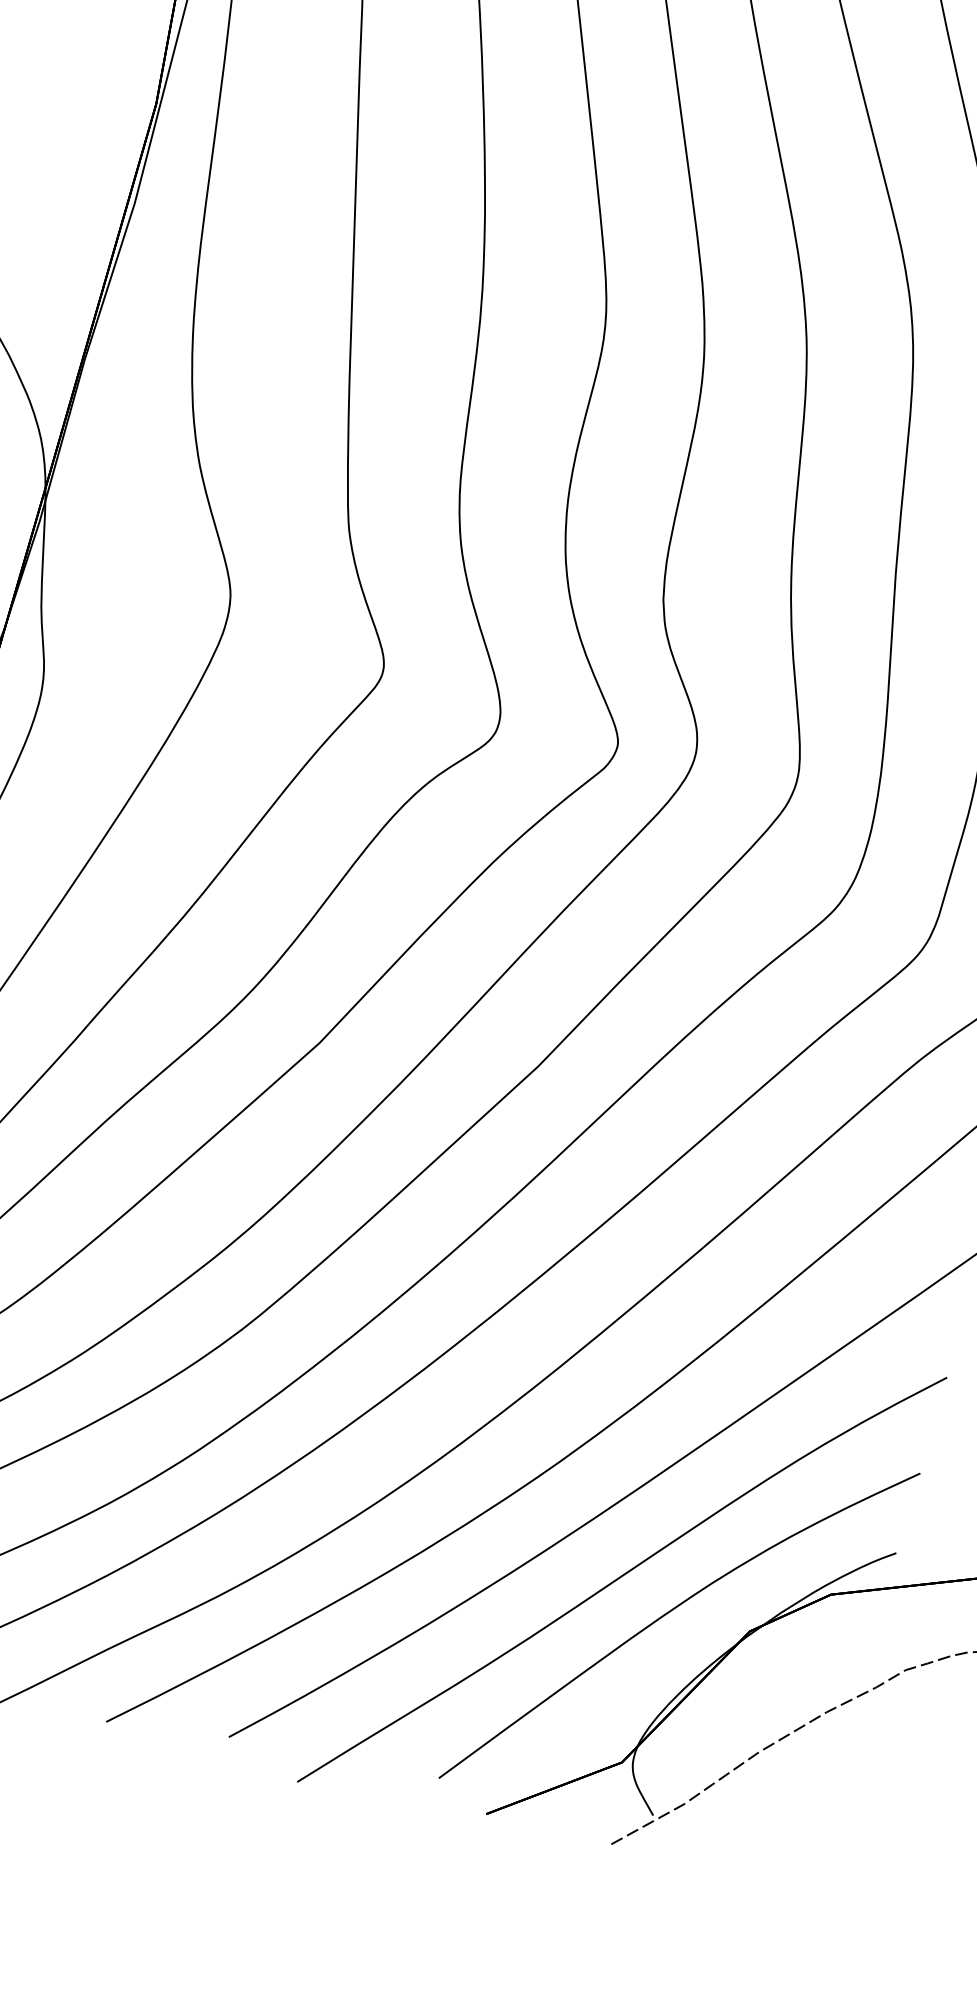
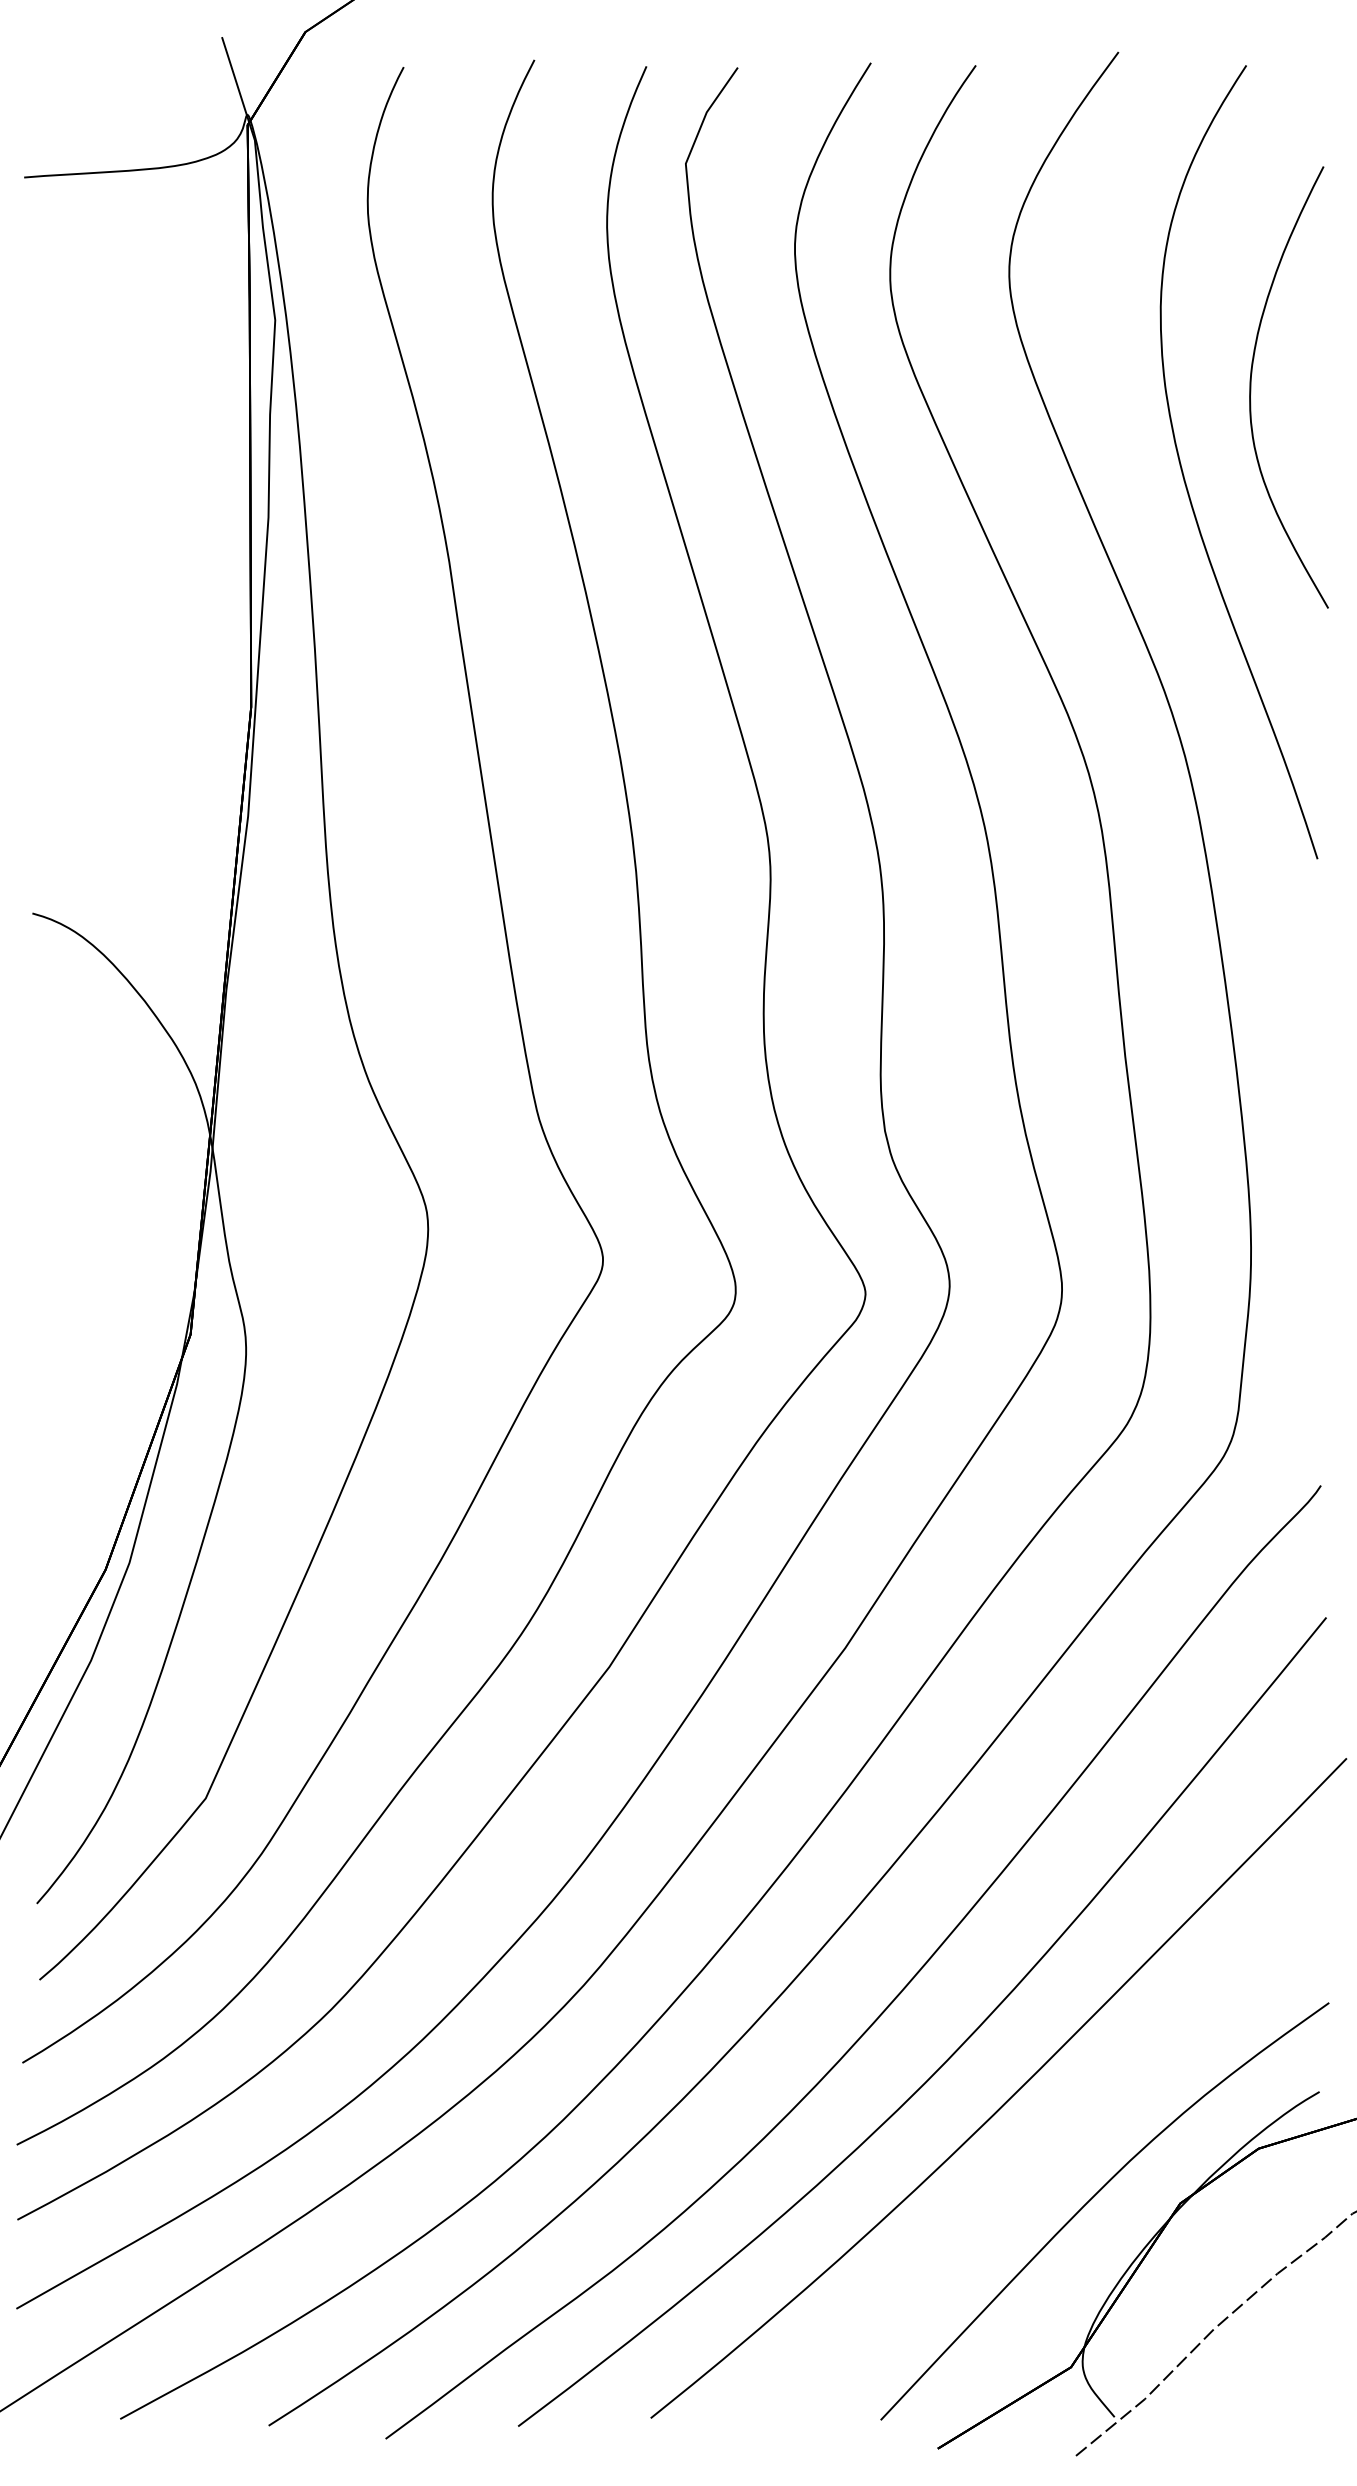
curve: (620, 1577) -> (1033, 2172), removed

